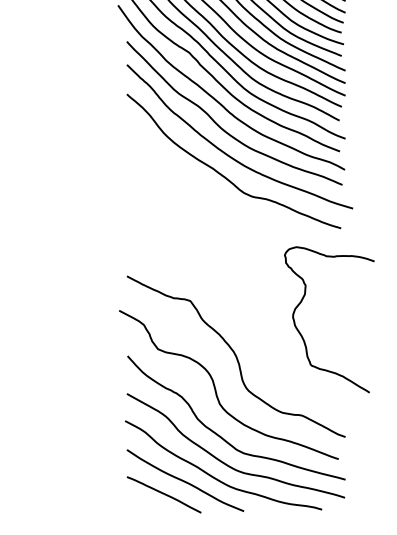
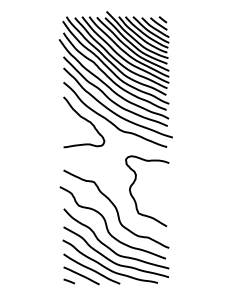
curve: (172, 173) -> (85, 120), added
curve: (302, 332) -> (134, 197), moved
line: (137, 506) -> (68, 281), added

